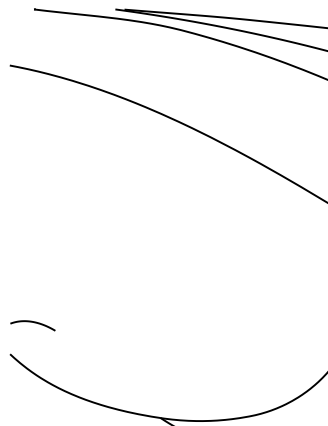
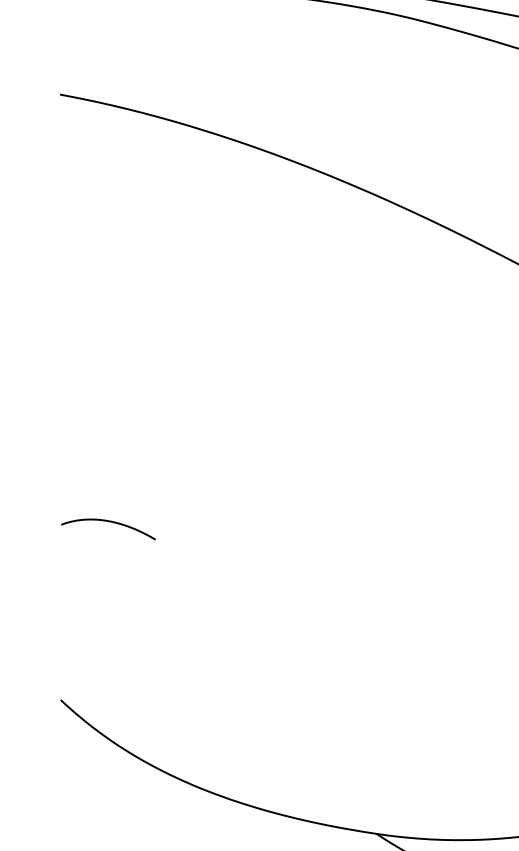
curve: (34, 323) -> (111, 524), moved

